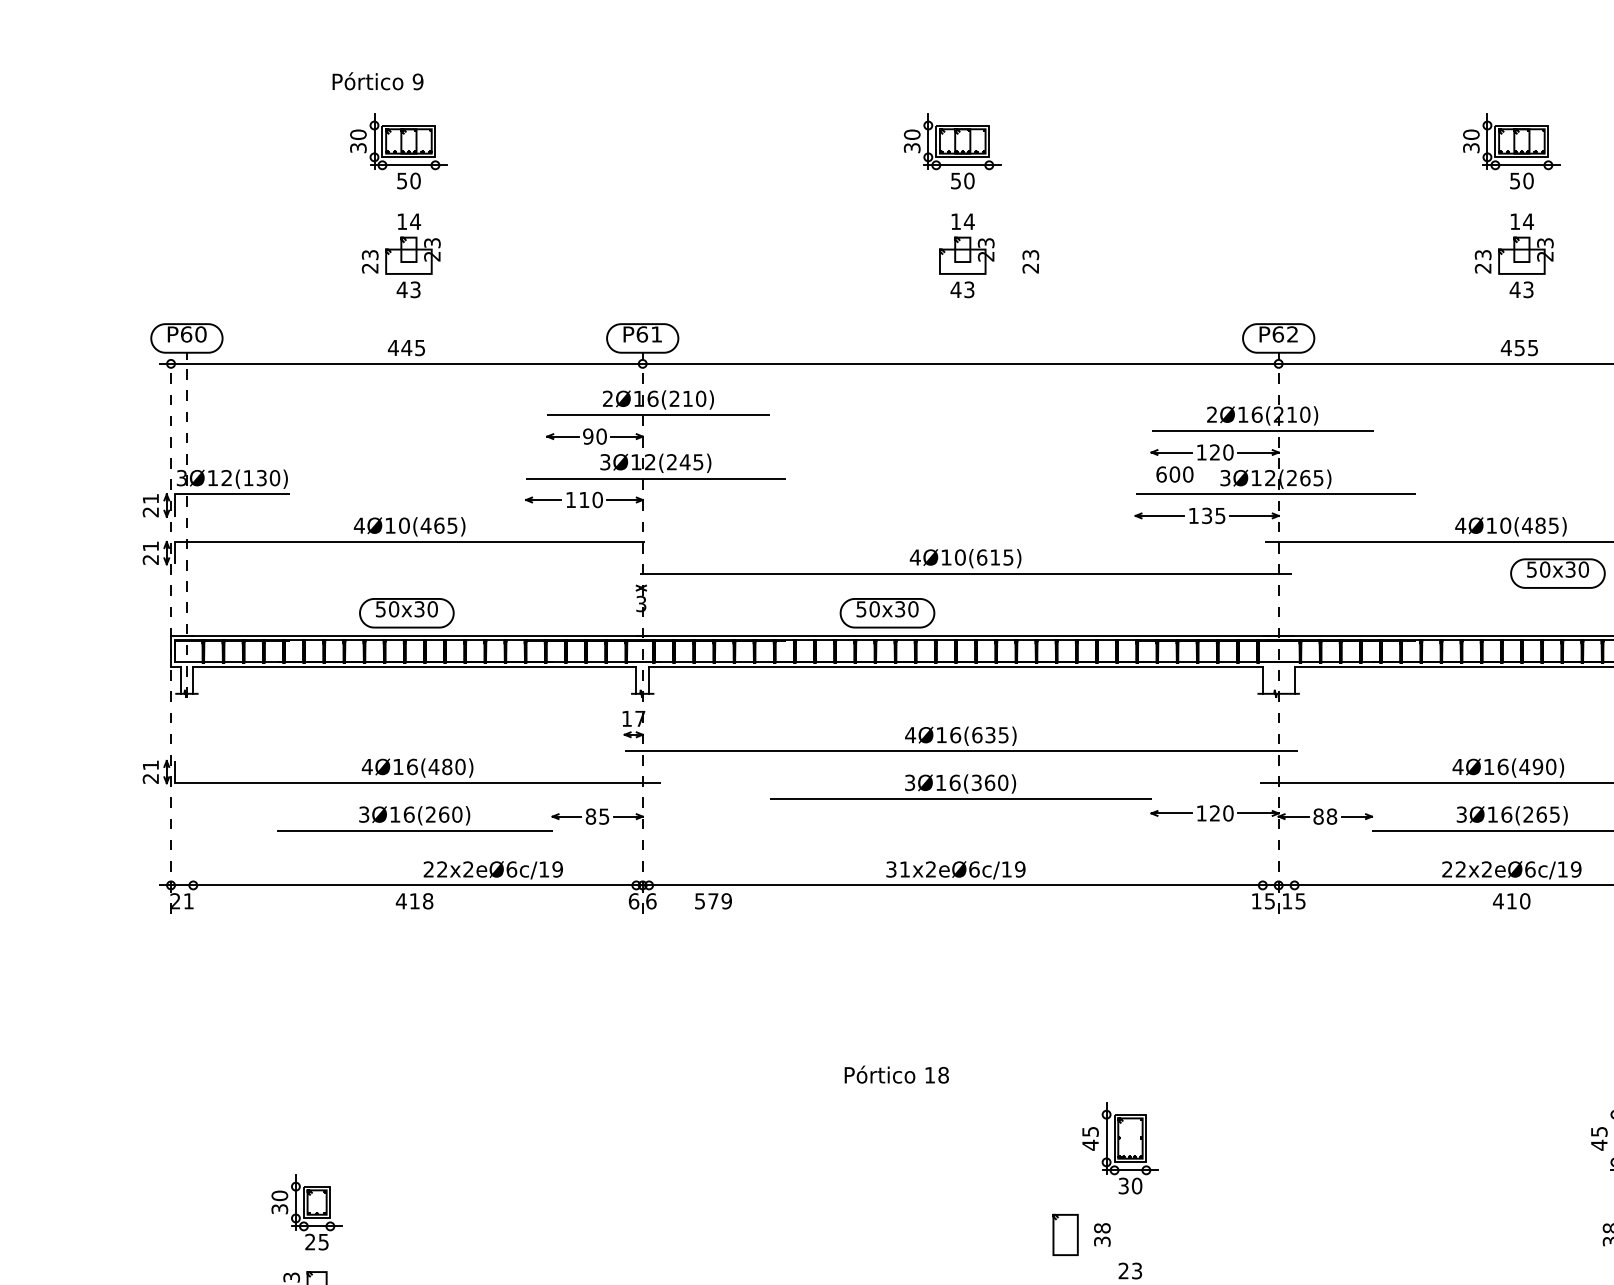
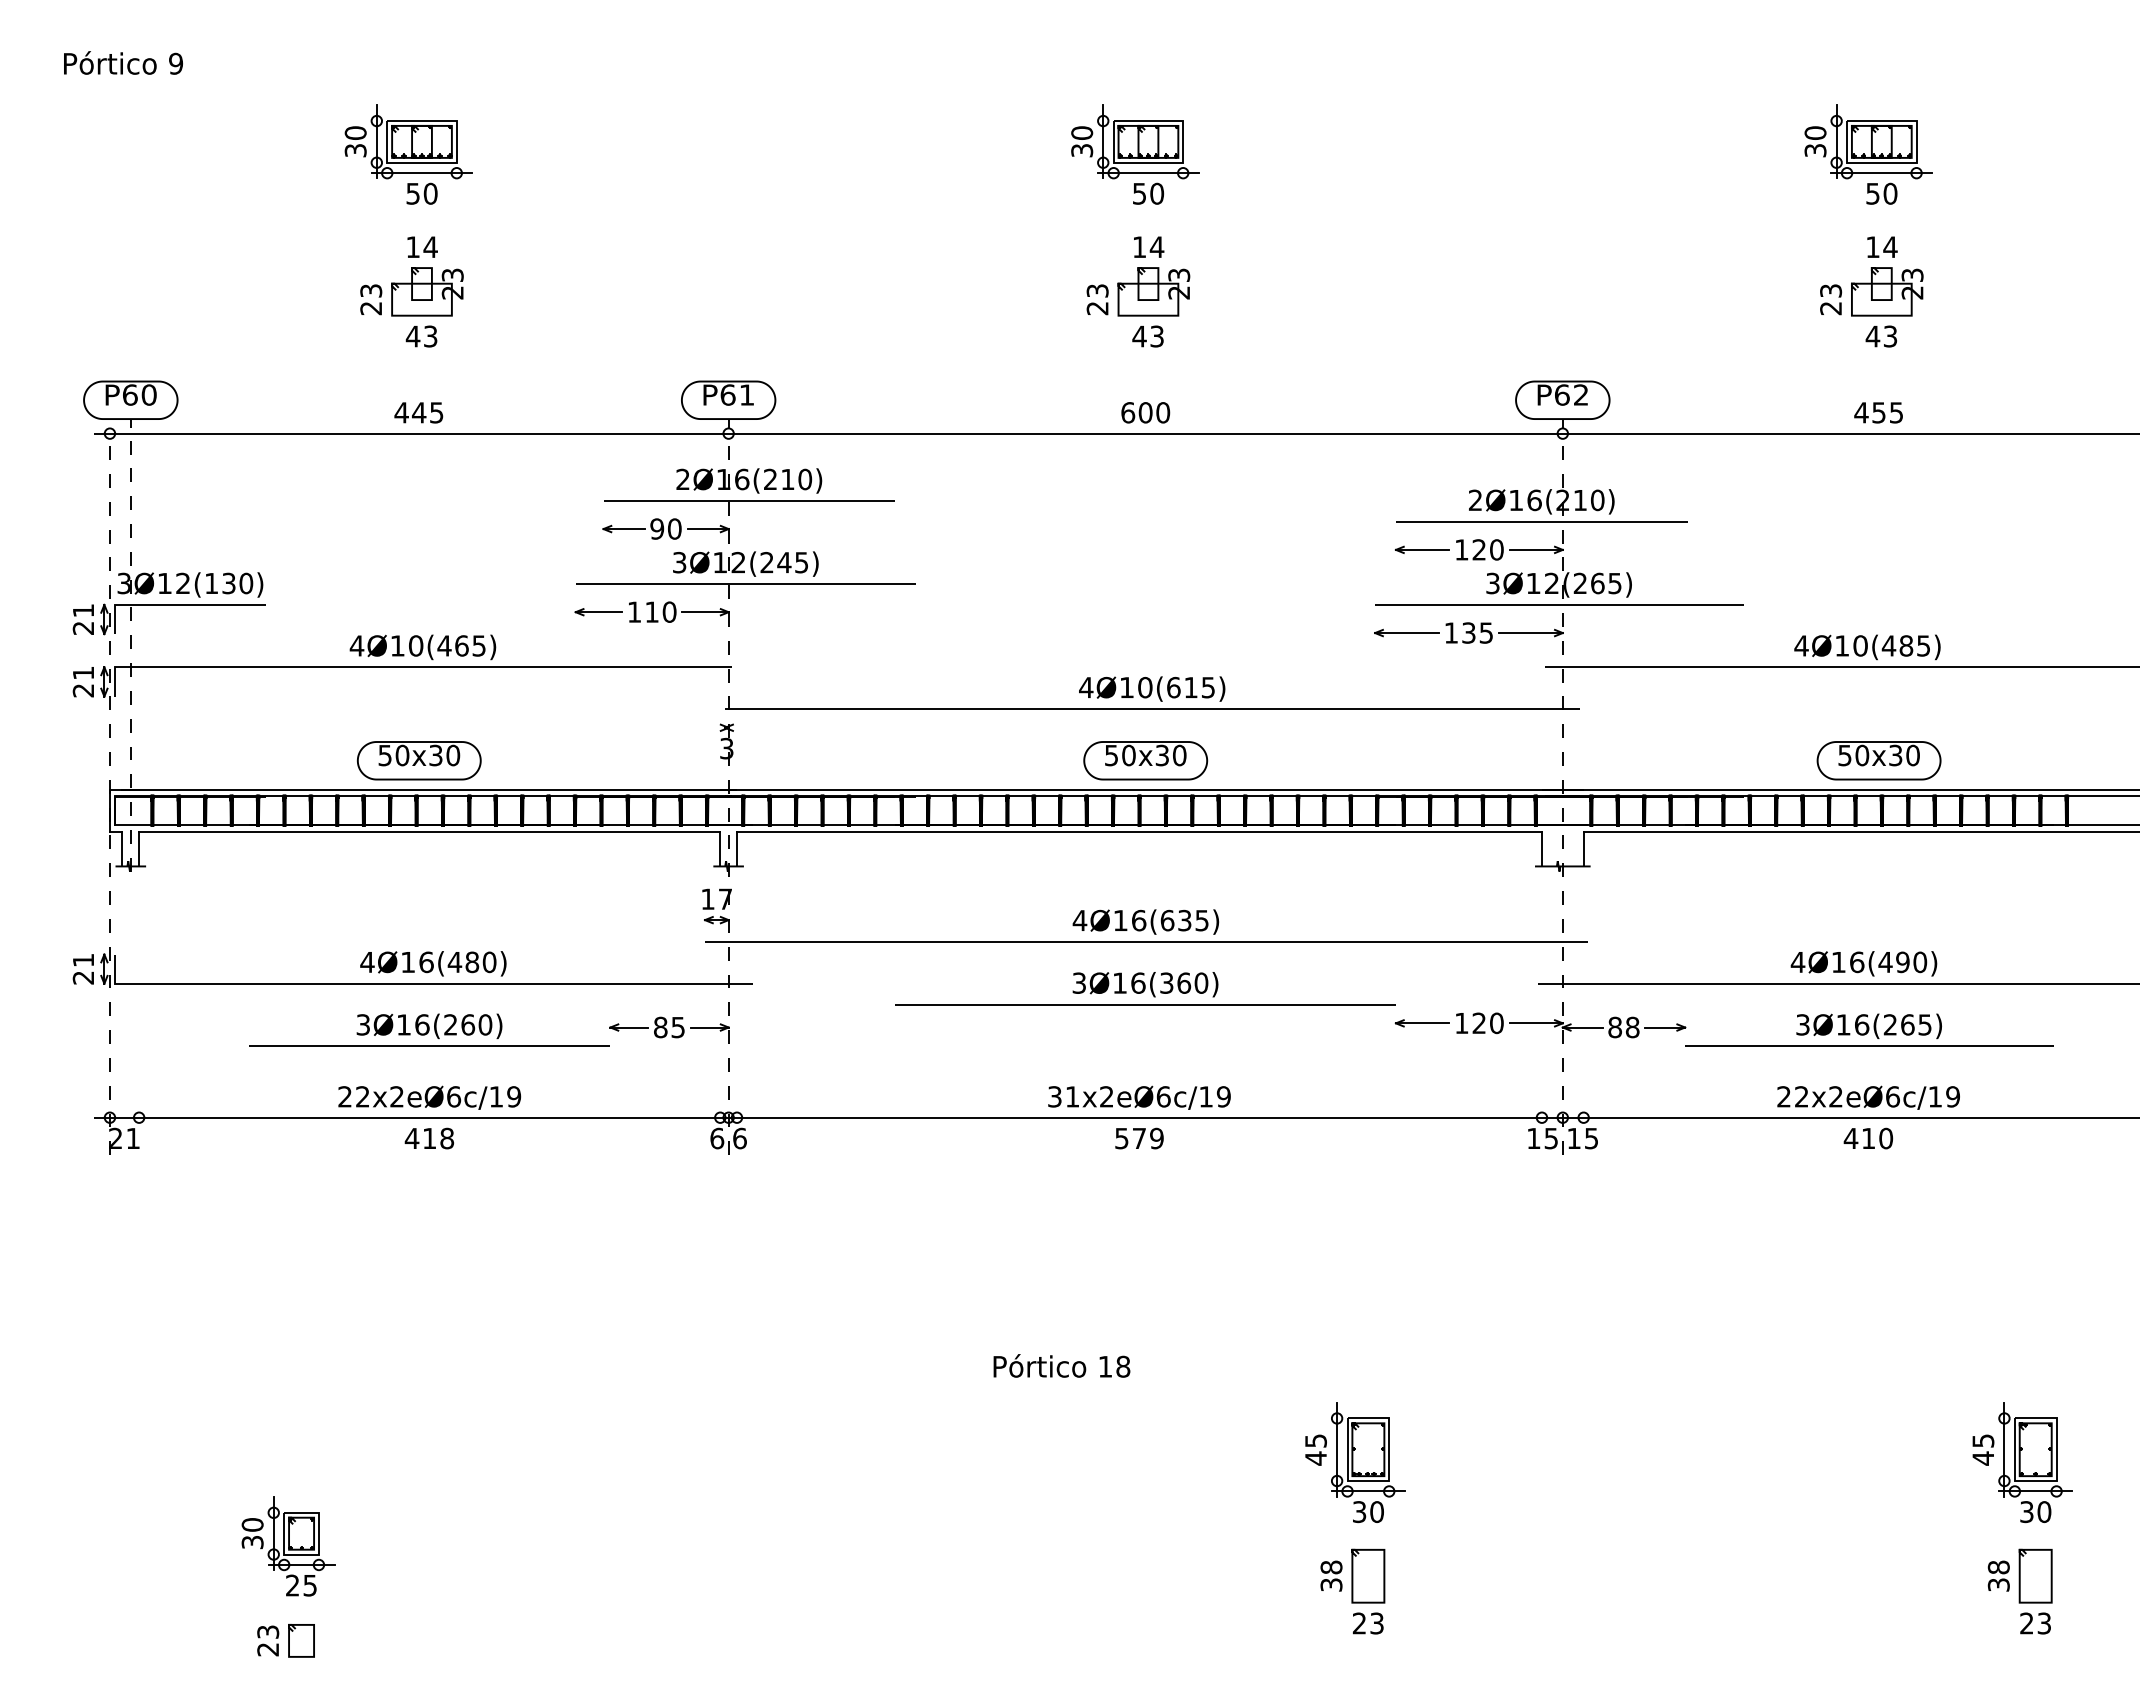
text: (378, 80) -> (123, 62), moved
text: (1030, 261) -> (1097, 299), moved
text: (1174, 474) -> (1145, 412), moved
part: (1557, 573) -> (1878, 760), moved
part: (887, 613) -> (1145, 760), moved
text: (493, 869) -> (429, 1097), moved
text: (713, 901) -> (1139, 1138), moved
curve: (1054, 1234) -> (1353, 1575), moved

